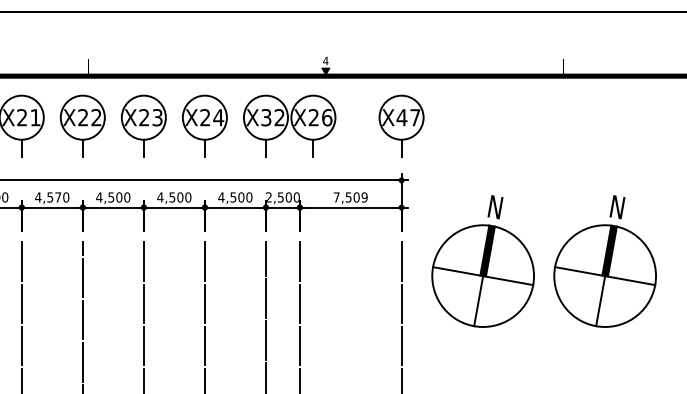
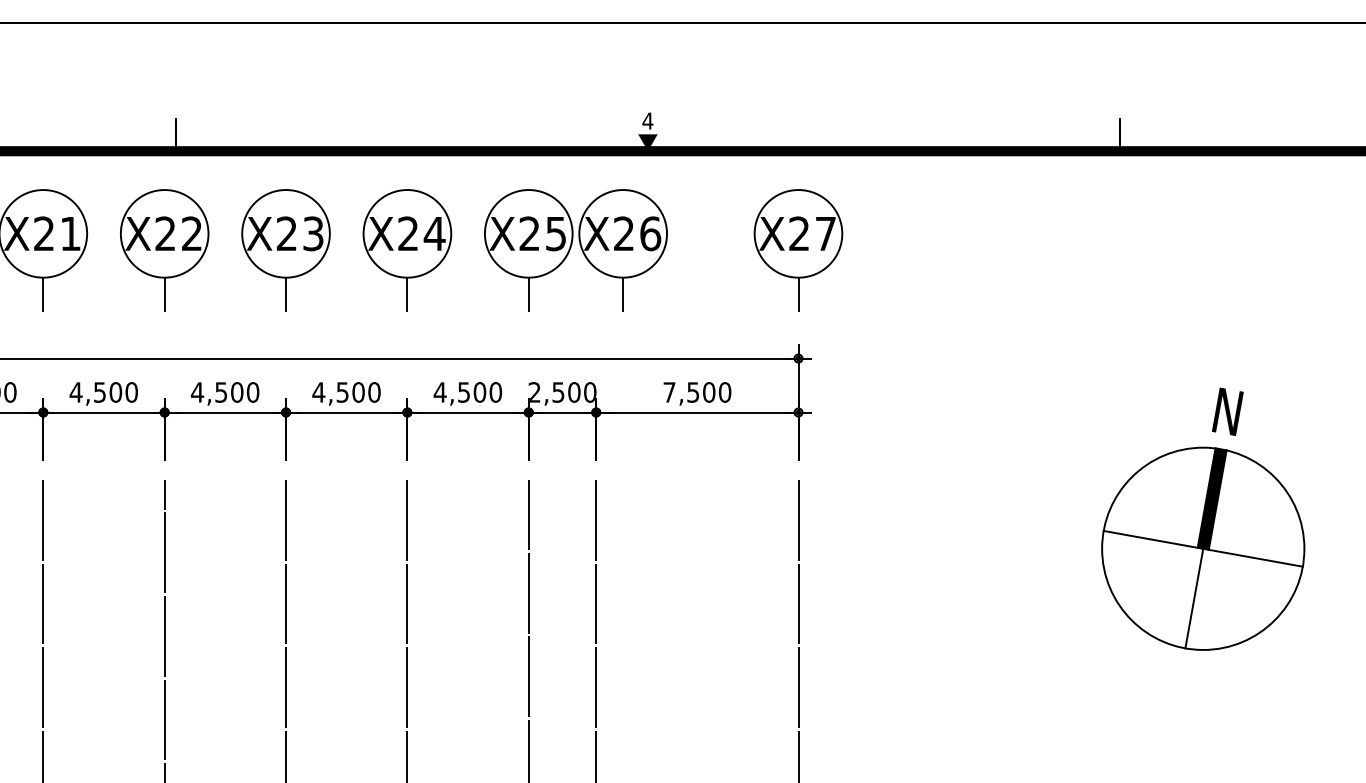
text: (272, 117) -> (541, 233), X32 -> X25
text: (401, 117) -> (798, 233), X47 -> X27
text: (58, 197) -> (116, 392), 4,570 -> 4,500
text: (364, 197) -> (724, 392), 7,509 -> 7,500
part: (482, 261) -> (959, 519), removed

